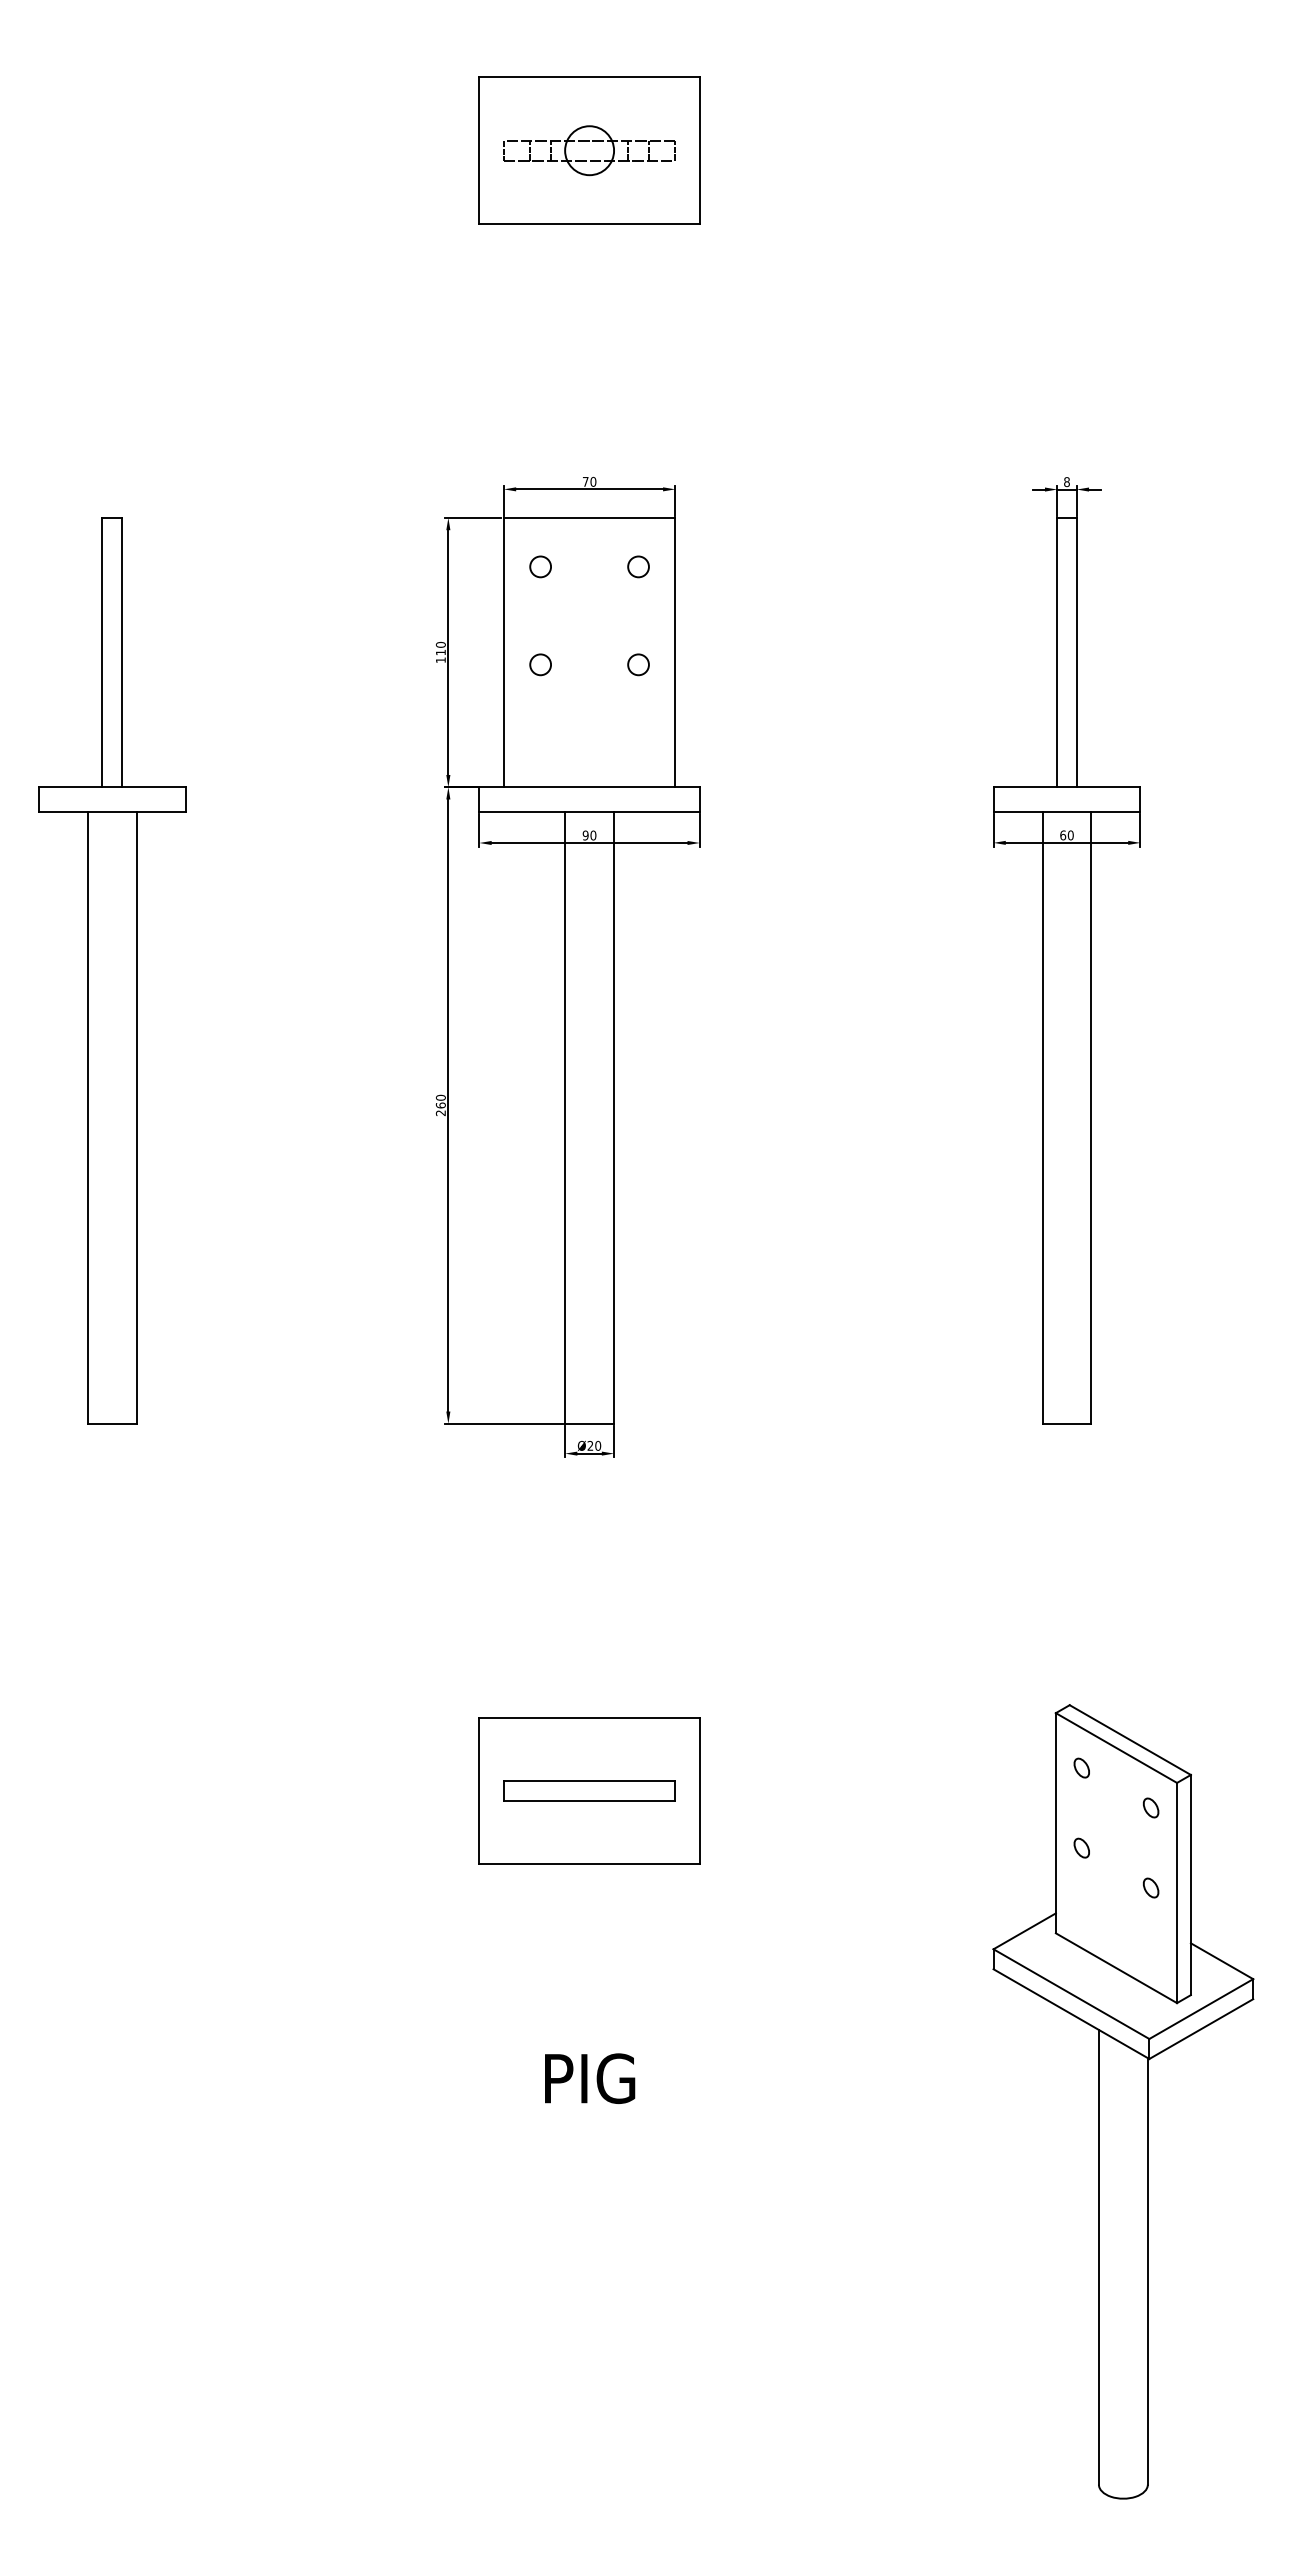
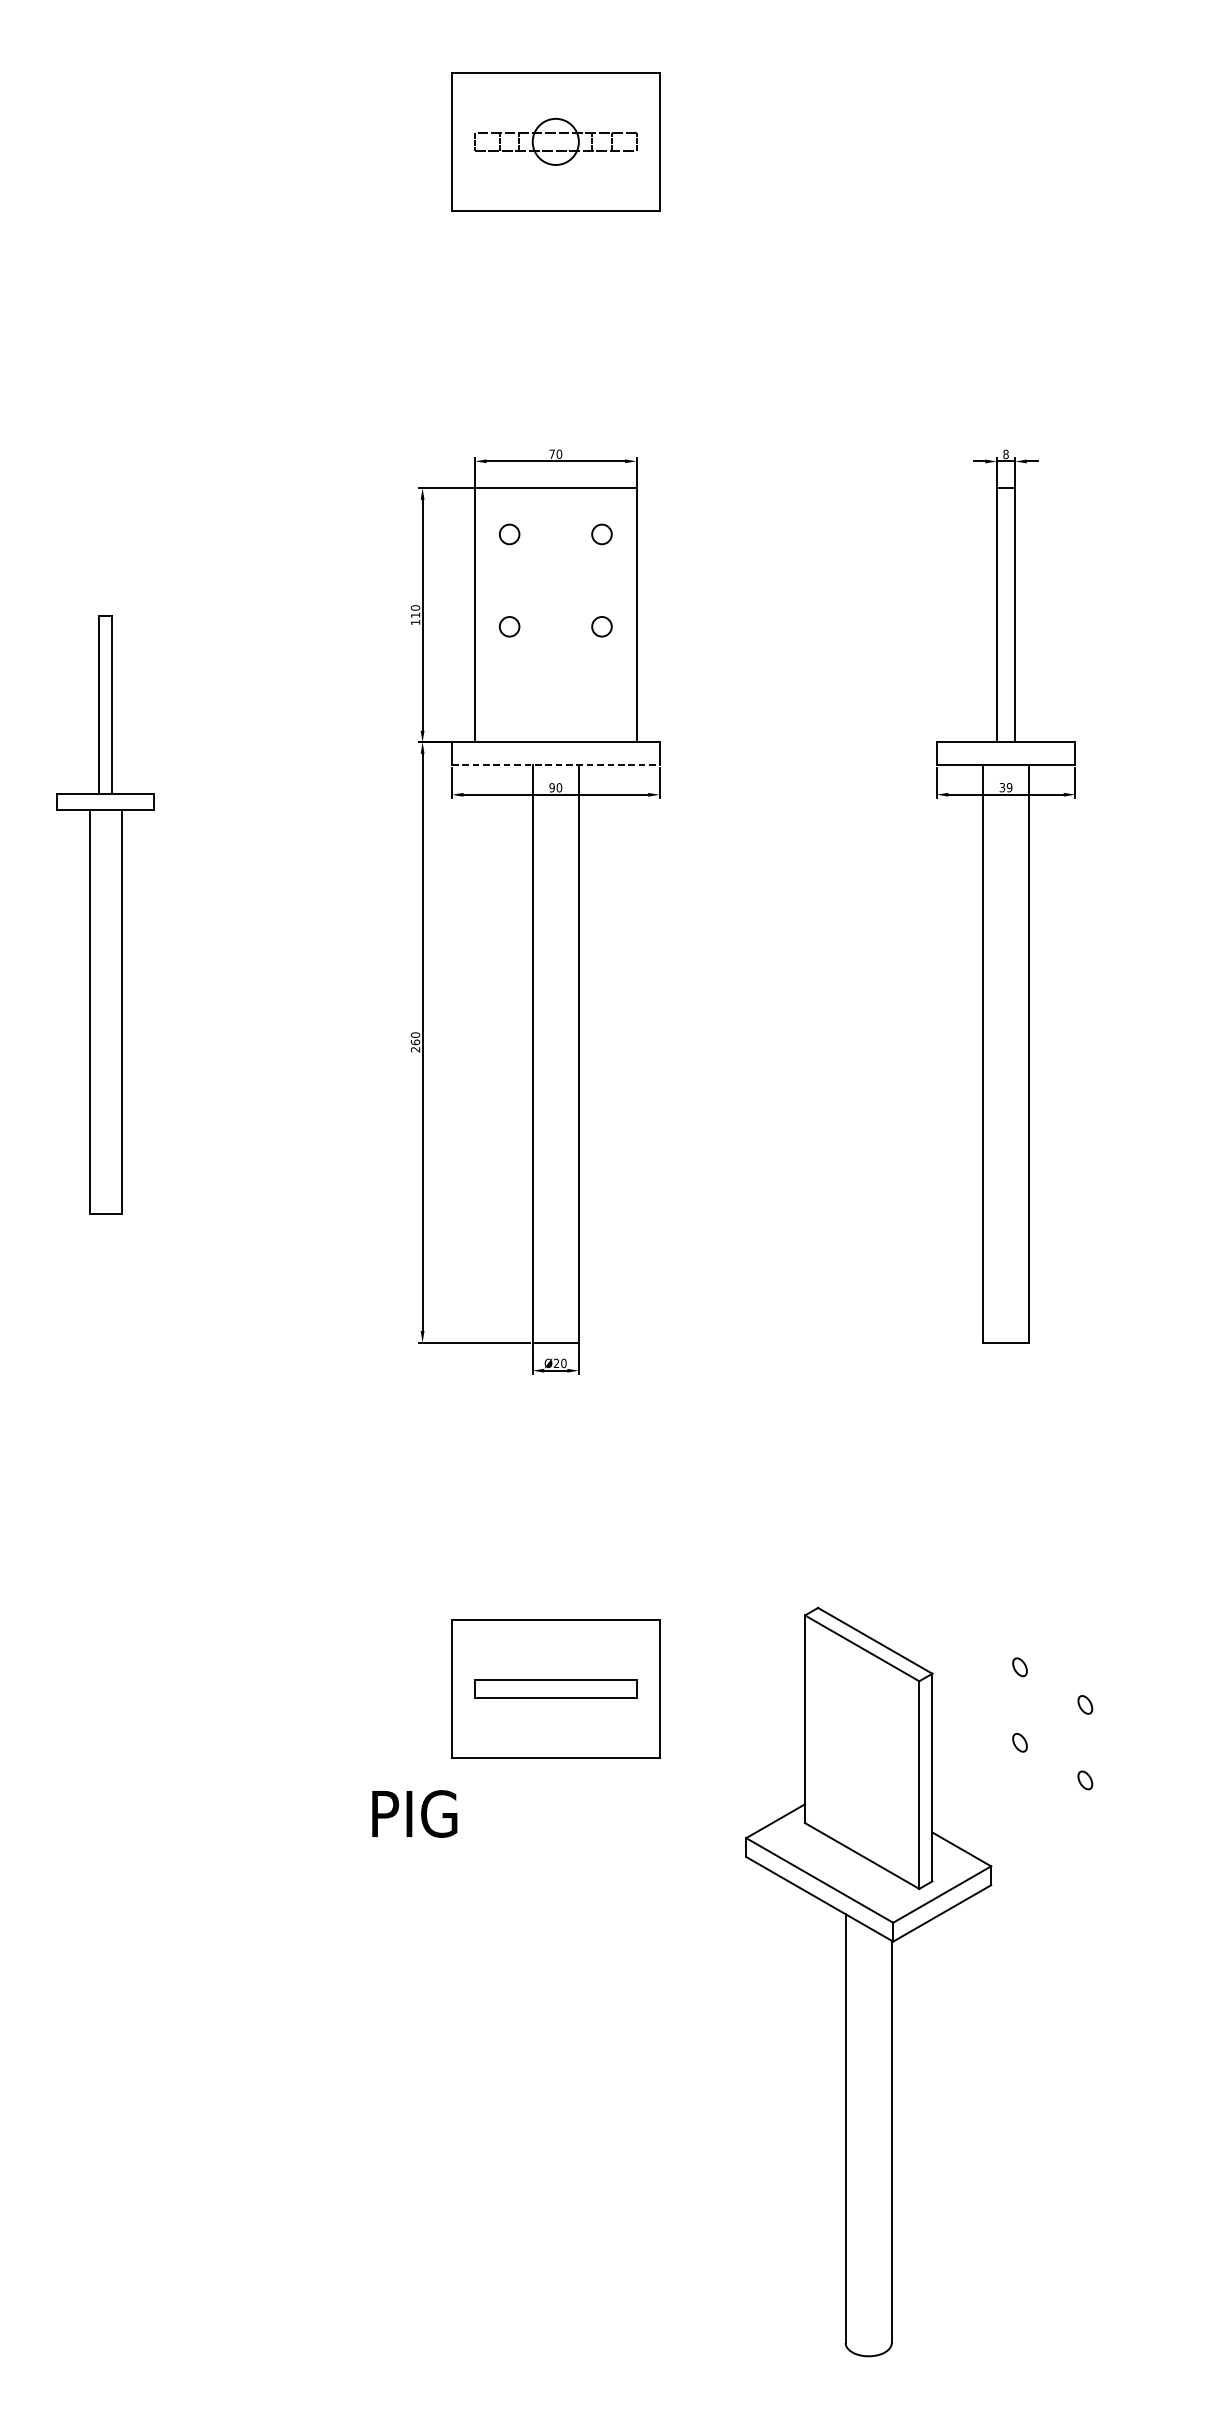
line: (590, 811) -> (556, 765), solid -> dashed
text: (1066, 835) -> (1005, 787), 60 -> 39
part: (112, 970) -> (105, 915), size x0.7
text: (590, 2078) -> (415, 1813), moved
part: (1123, 2101) -> (868, 1981), moved

